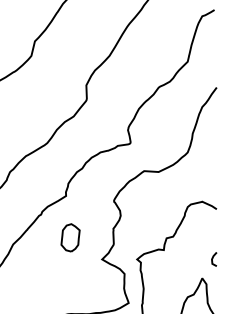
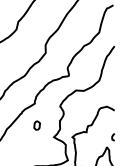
part: (69, 237) -> (36, 125), size x0.6

